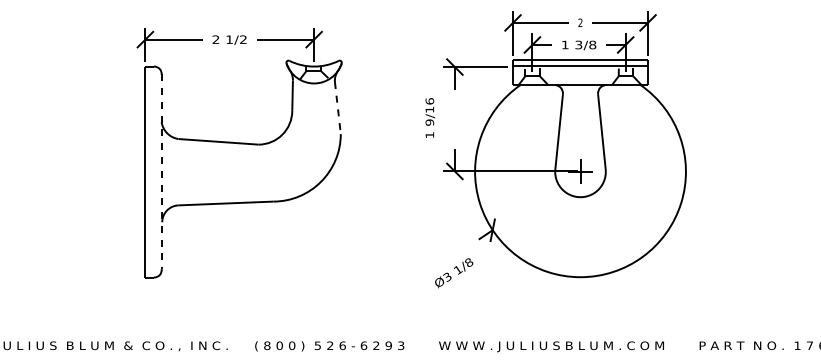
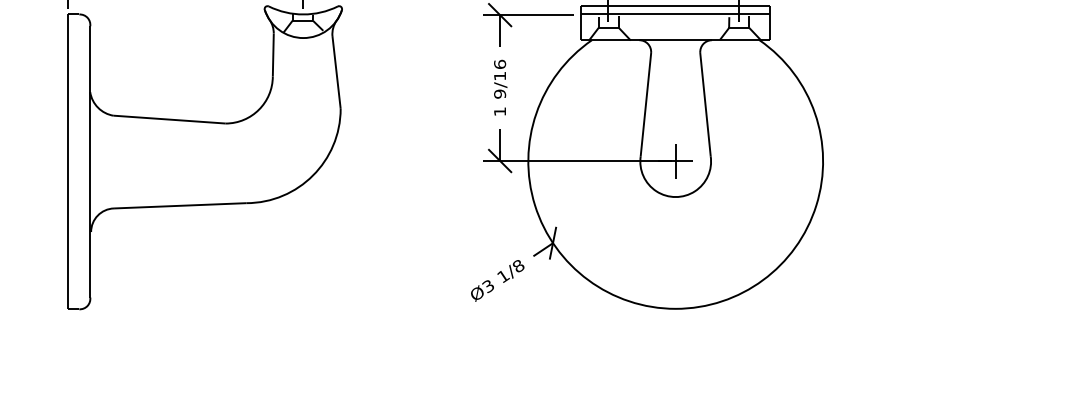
line: (337, 108) -> (336, 73), dashed -> solid
text: (429, 117) -> (499, 87), moved
line: (161, 172) -> (90, 162), dashed -> solid
text: (454, 273) -> (498, 281), moved

